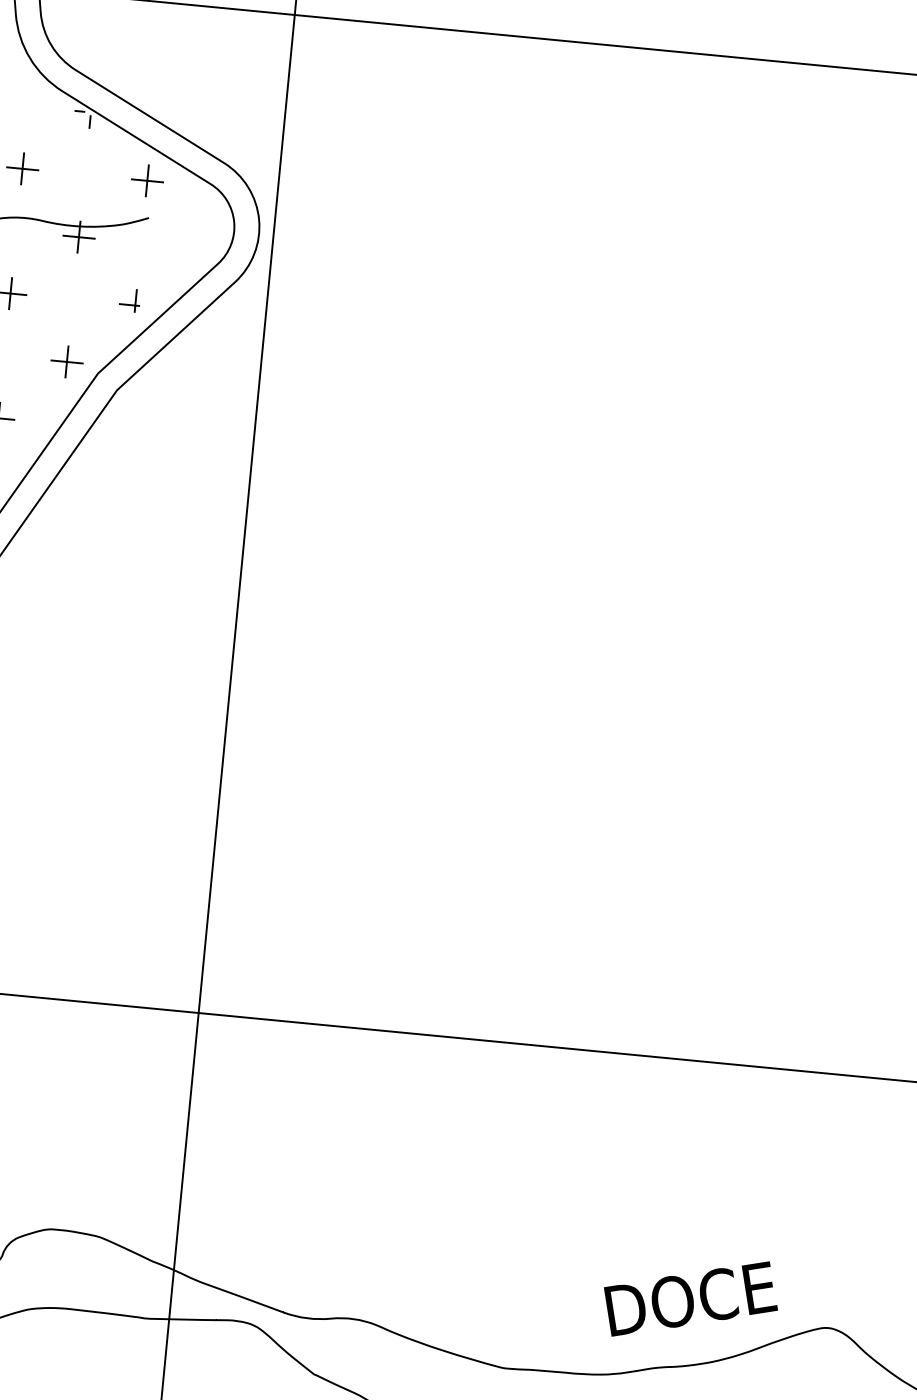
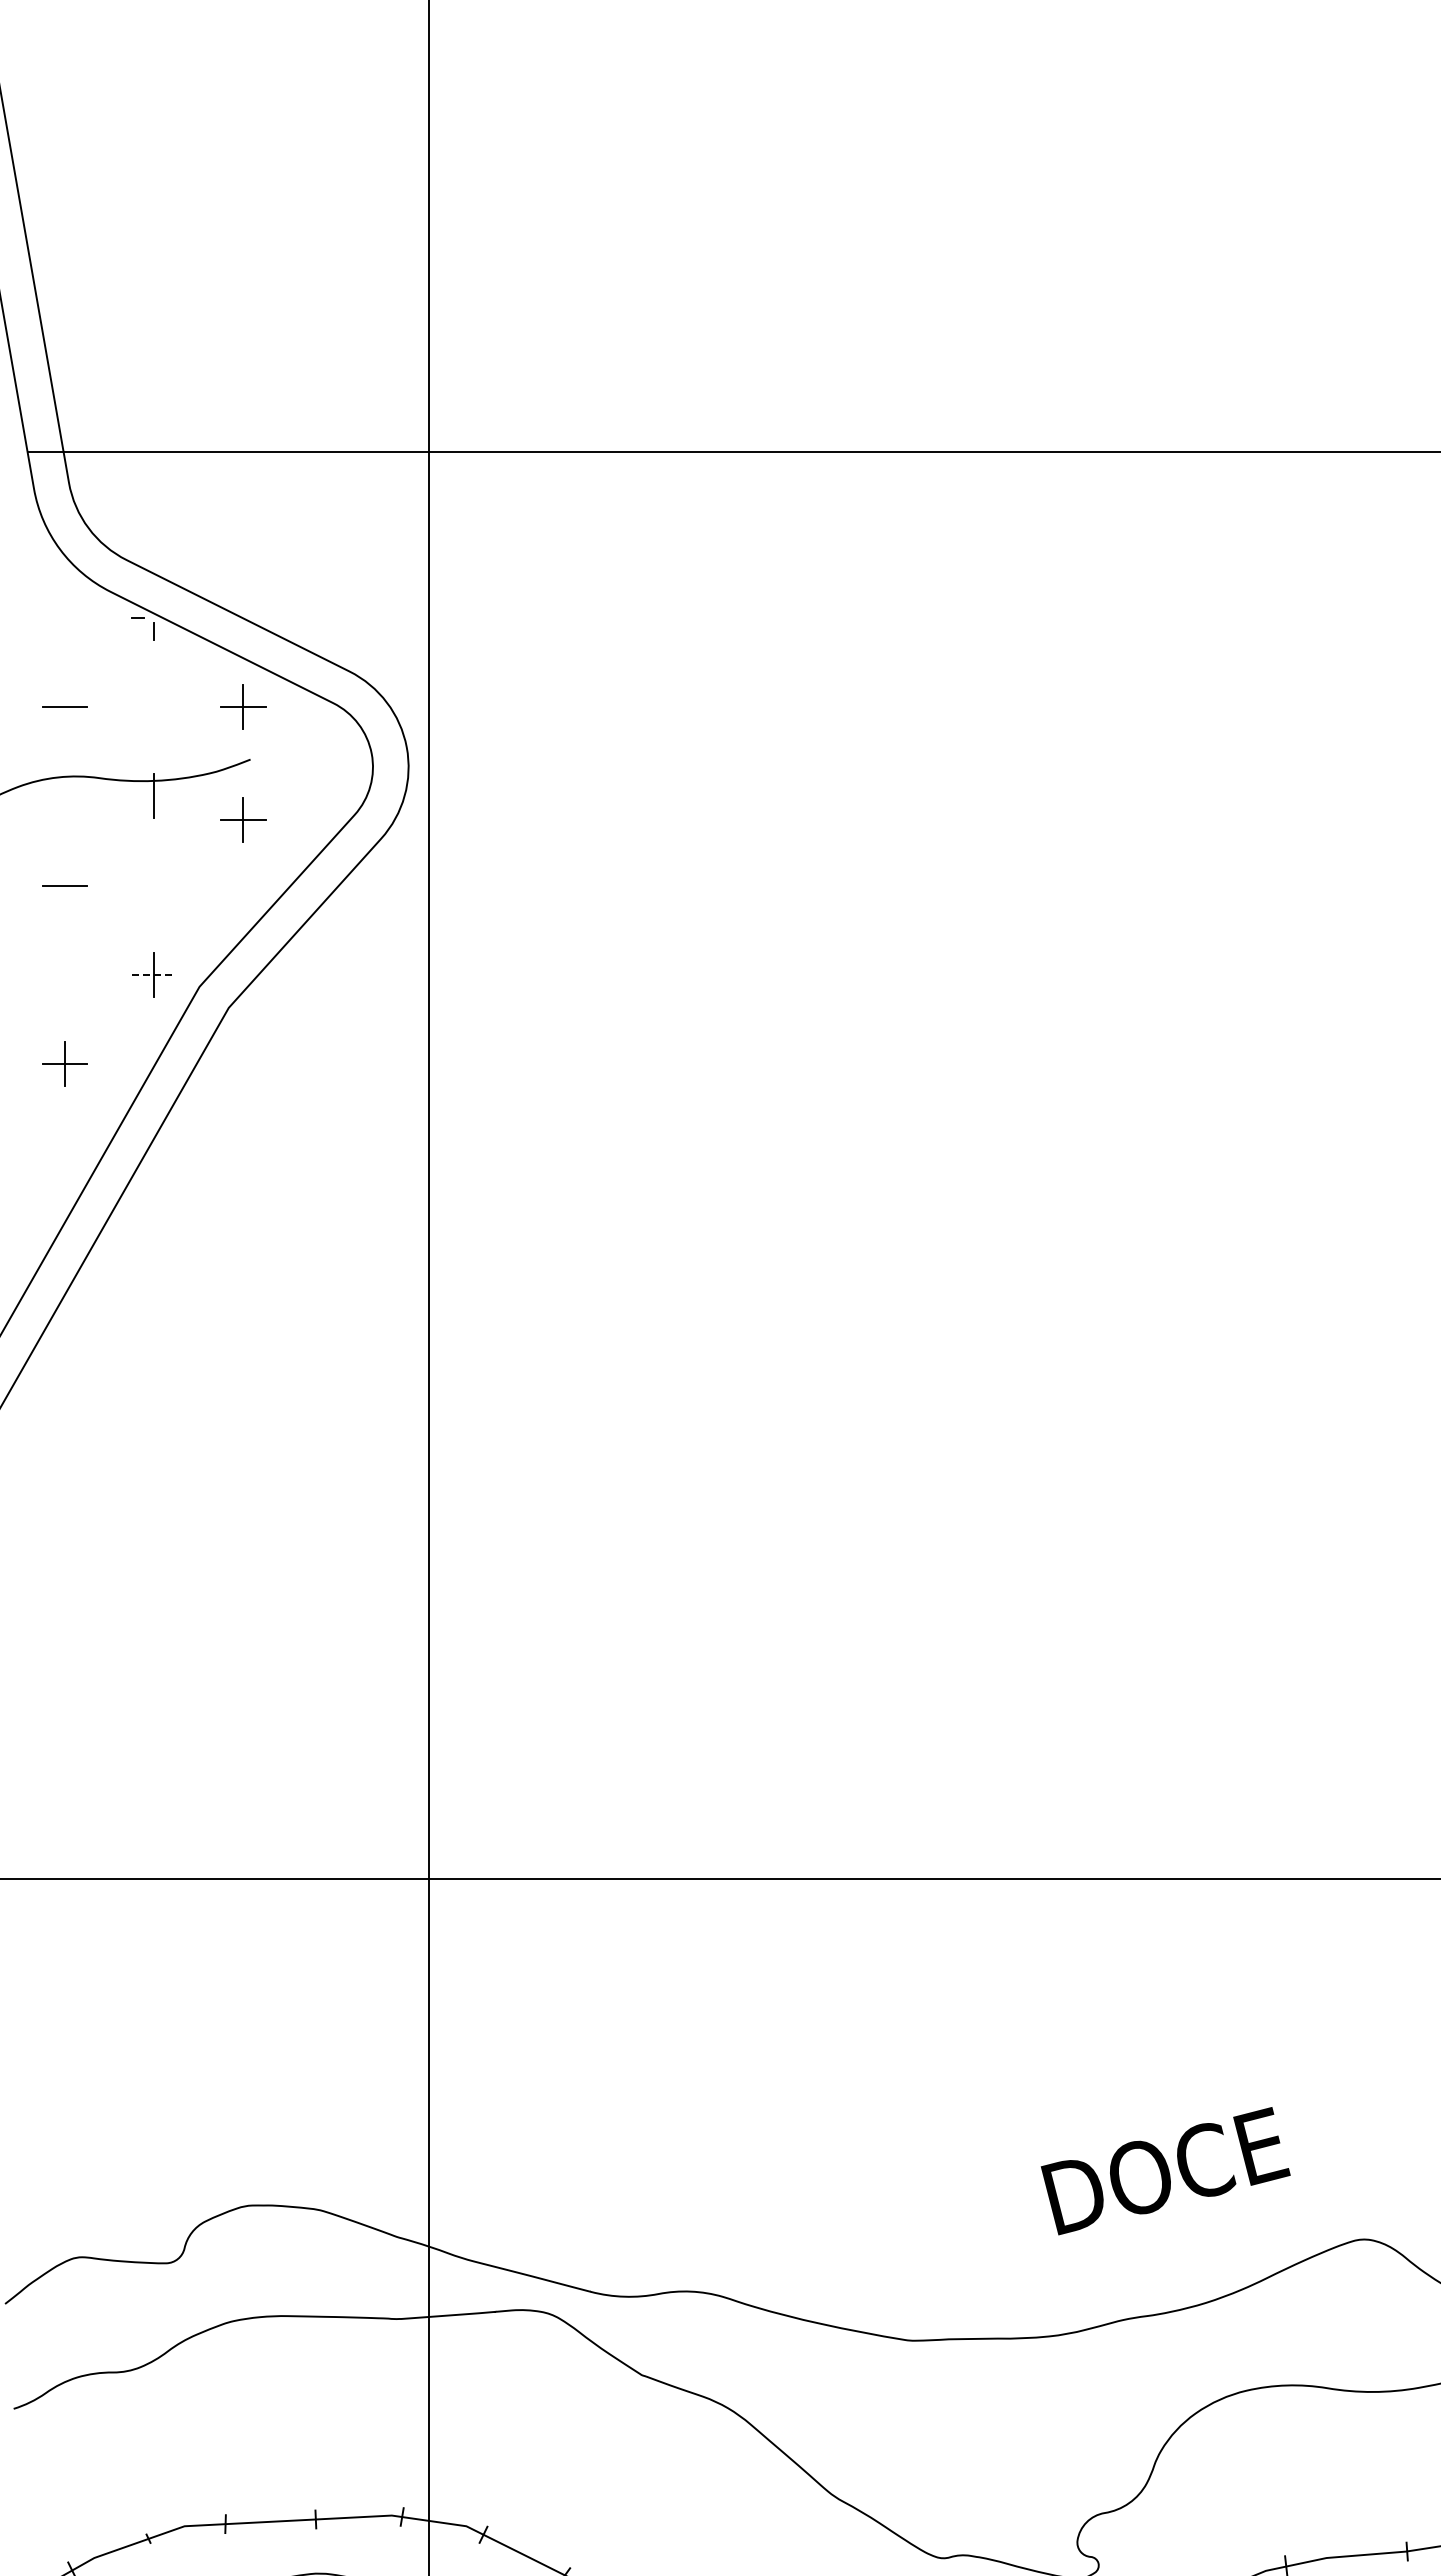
line: (22, 169) -> (64, 707), removed
line: (78, 237) -> (153, 796), removed
part: (140, 259) -> (243, 819), added
line: (10, 293) -> (64, 885), removed
part: (129, 305) -> (234, 885), removed
line: (67, 361) -> (154, 974), solid -> dashed
text: (690, 1299) -> (1165, 2171), moved

